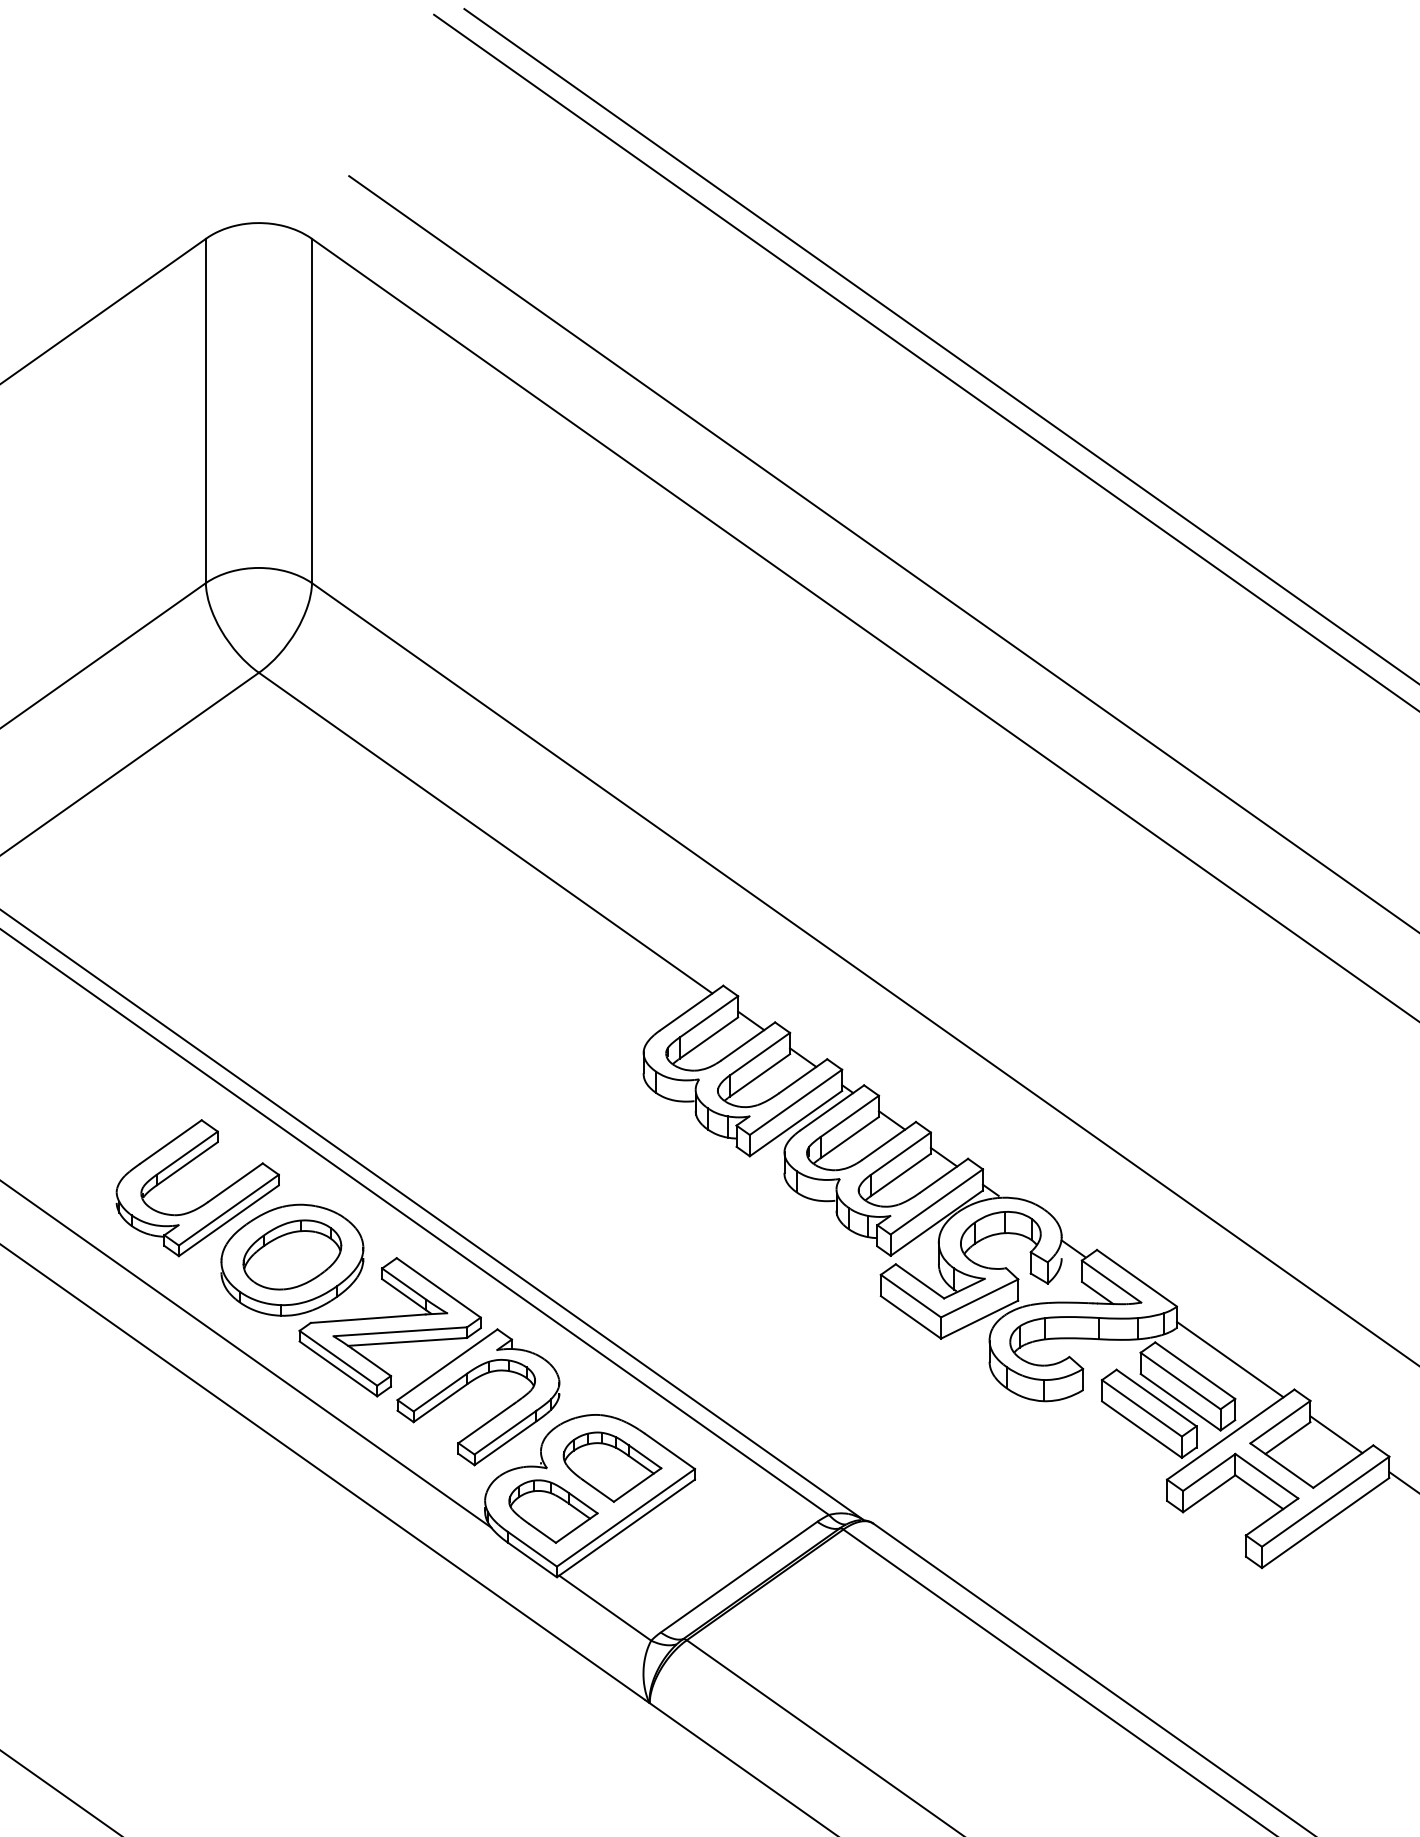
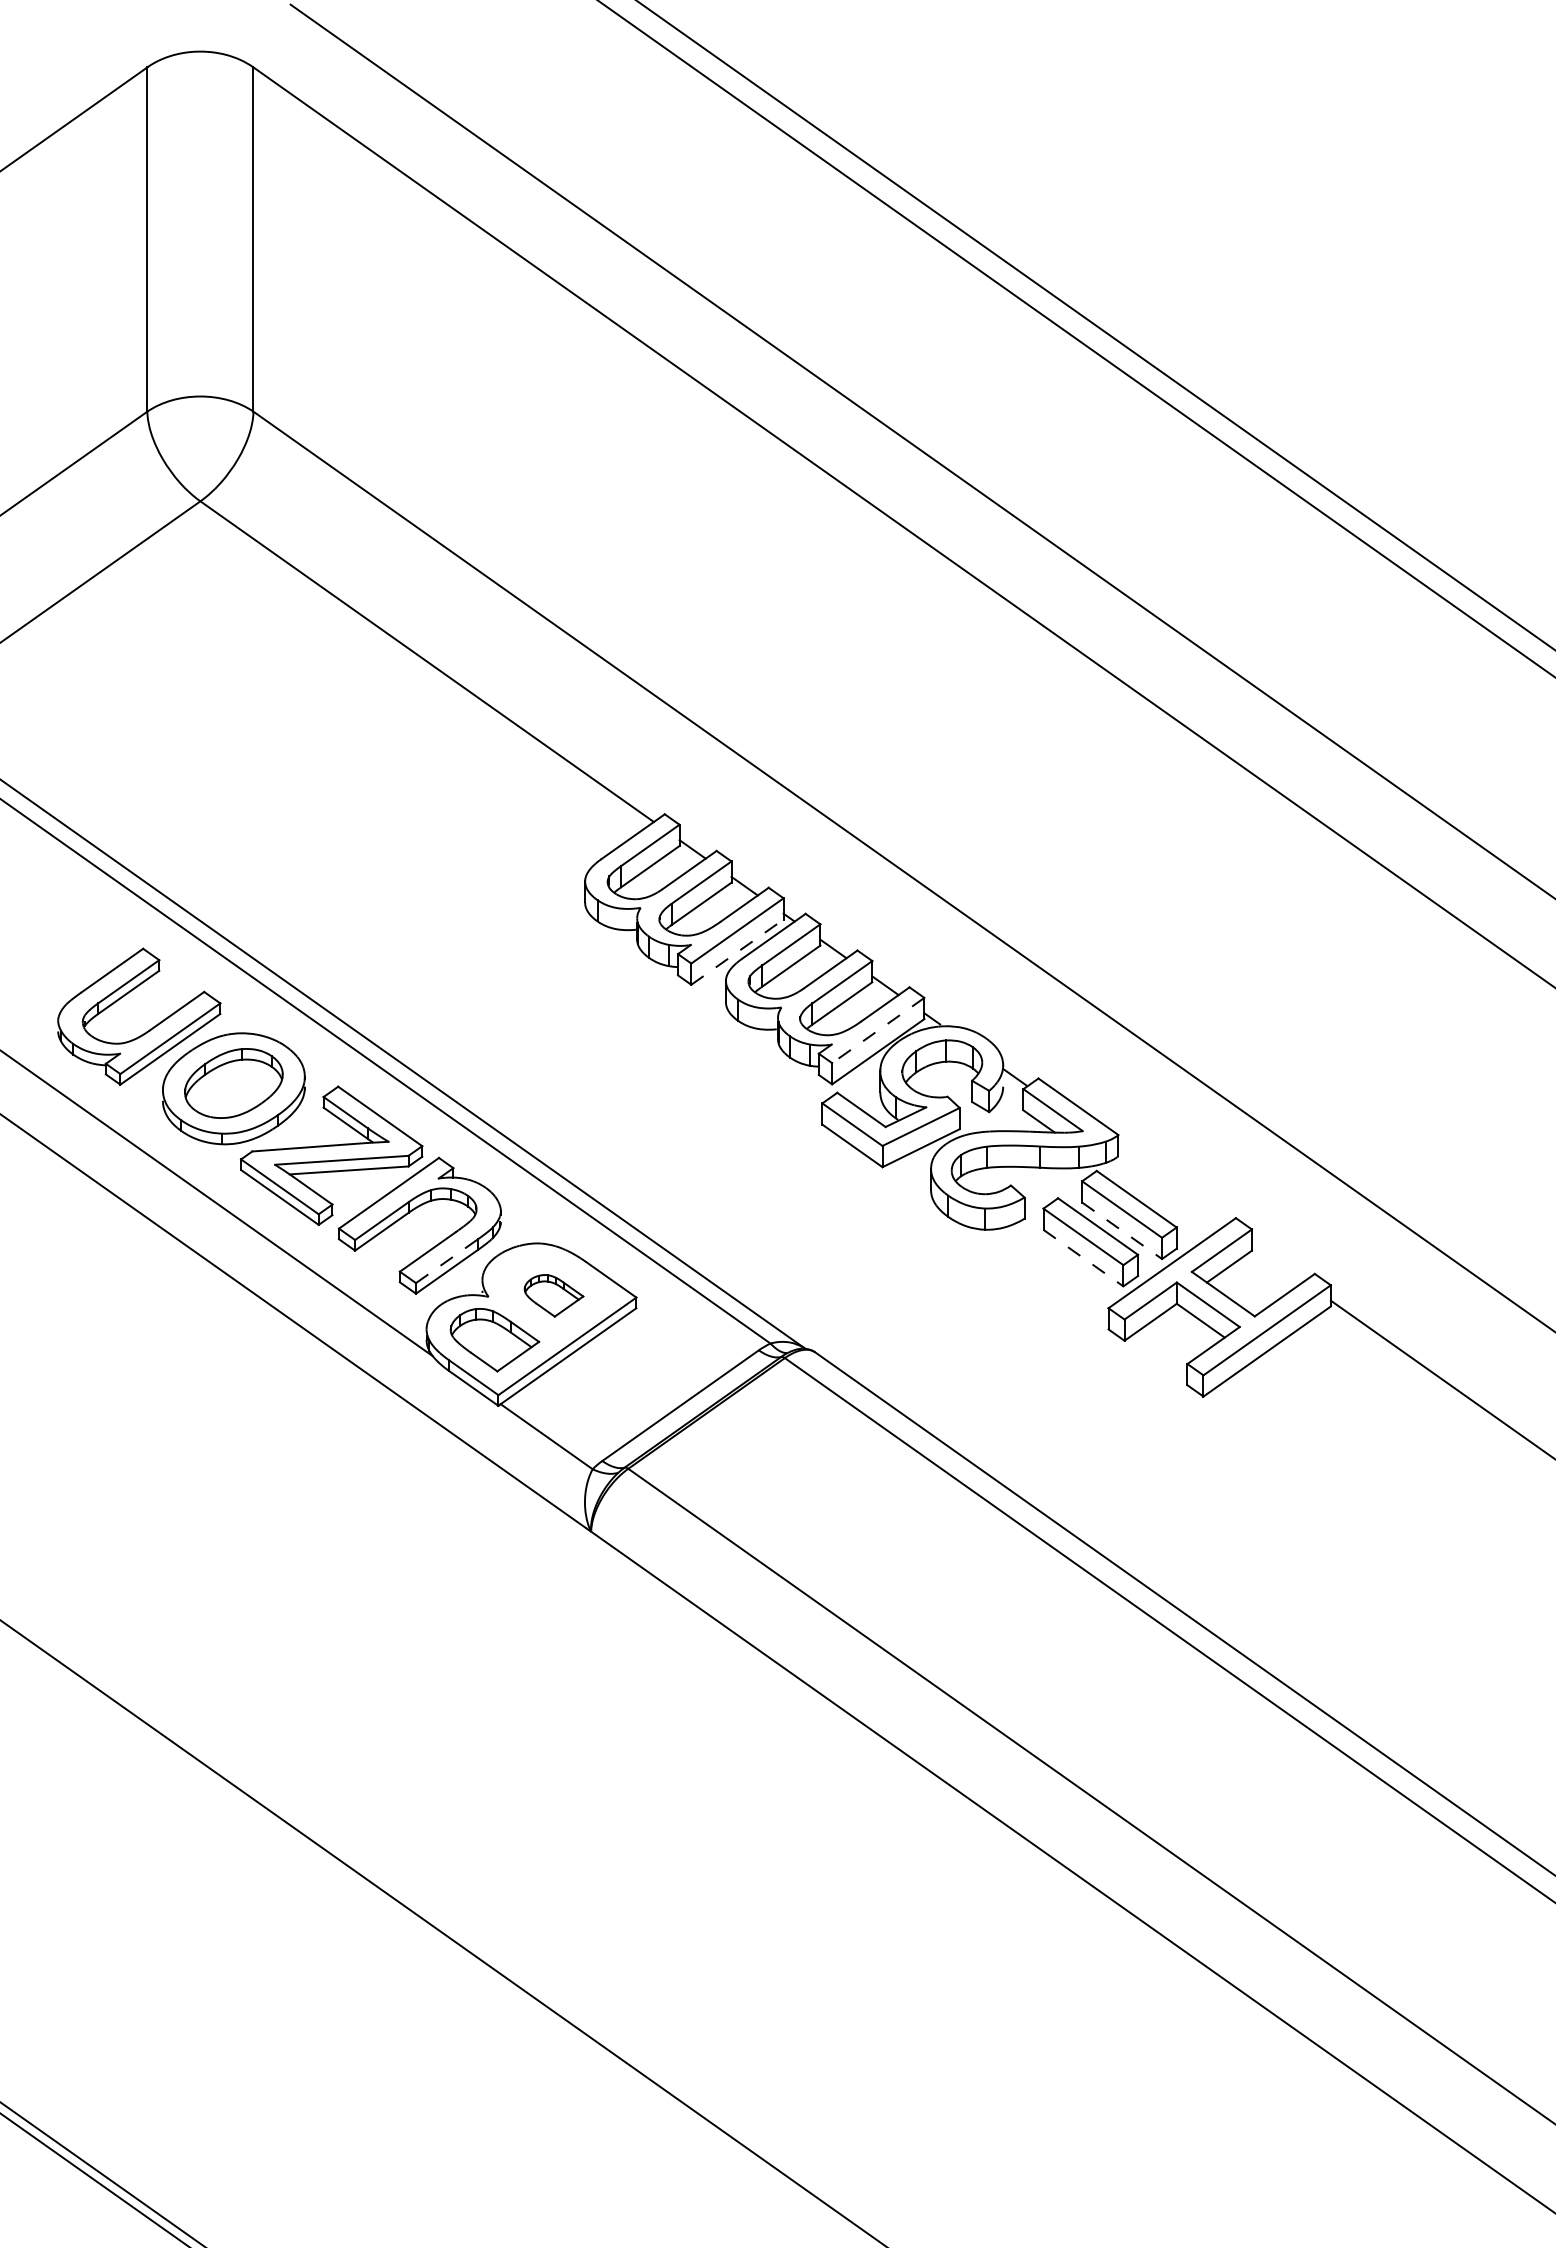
line: (796, 1123) -> (737, 952), solid -> dashed
line: (937, 1201) -> (878, 1030), solid -> dashed
line: (1230, 1358) -> (1171, 1187), removed
line: (1181, 1401) -> (1122, 1230), solid -> dashed
line: (1142, 1429) -> (1083, 1258), solid -> dashed
line: (505, 1432) -> (446, 1261), solid -> dashed
line: (1336, 1433) -> (1277, 1262), removed
part: (612, 1466) -> (553, 1295), size x0.6

